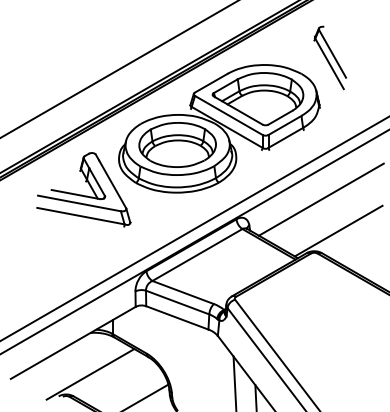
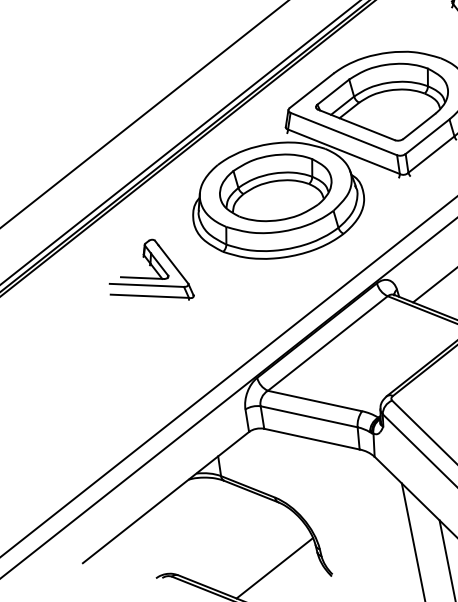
part: (83, 189) -> (148, 272), size x0.6
line: (90, 374) -> (197, 539), removed

